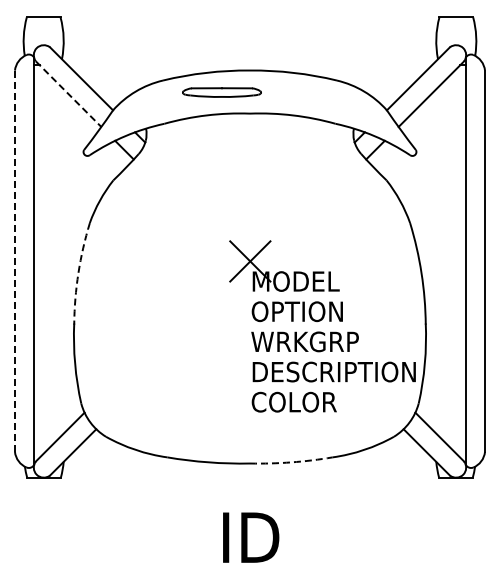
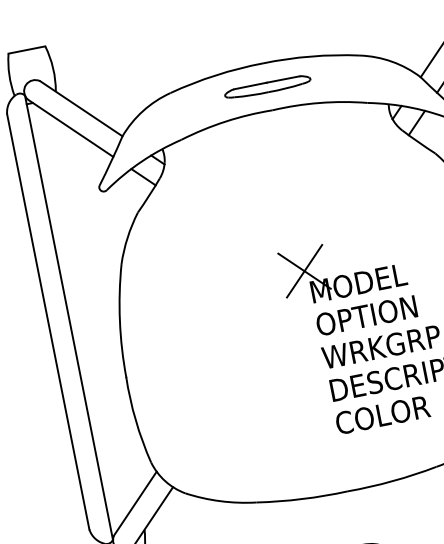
part: (221, 92) -> (267, 87), moved
line: (68, 94) -> (70, 128), dashed -> solid
line: (14, 261) -> (47, 322), dashed -> solid
arc: (78, 273) -> (120, 321), dashed -> solid
arc: (291, 462) -> (392, 481), dashed -> solid

